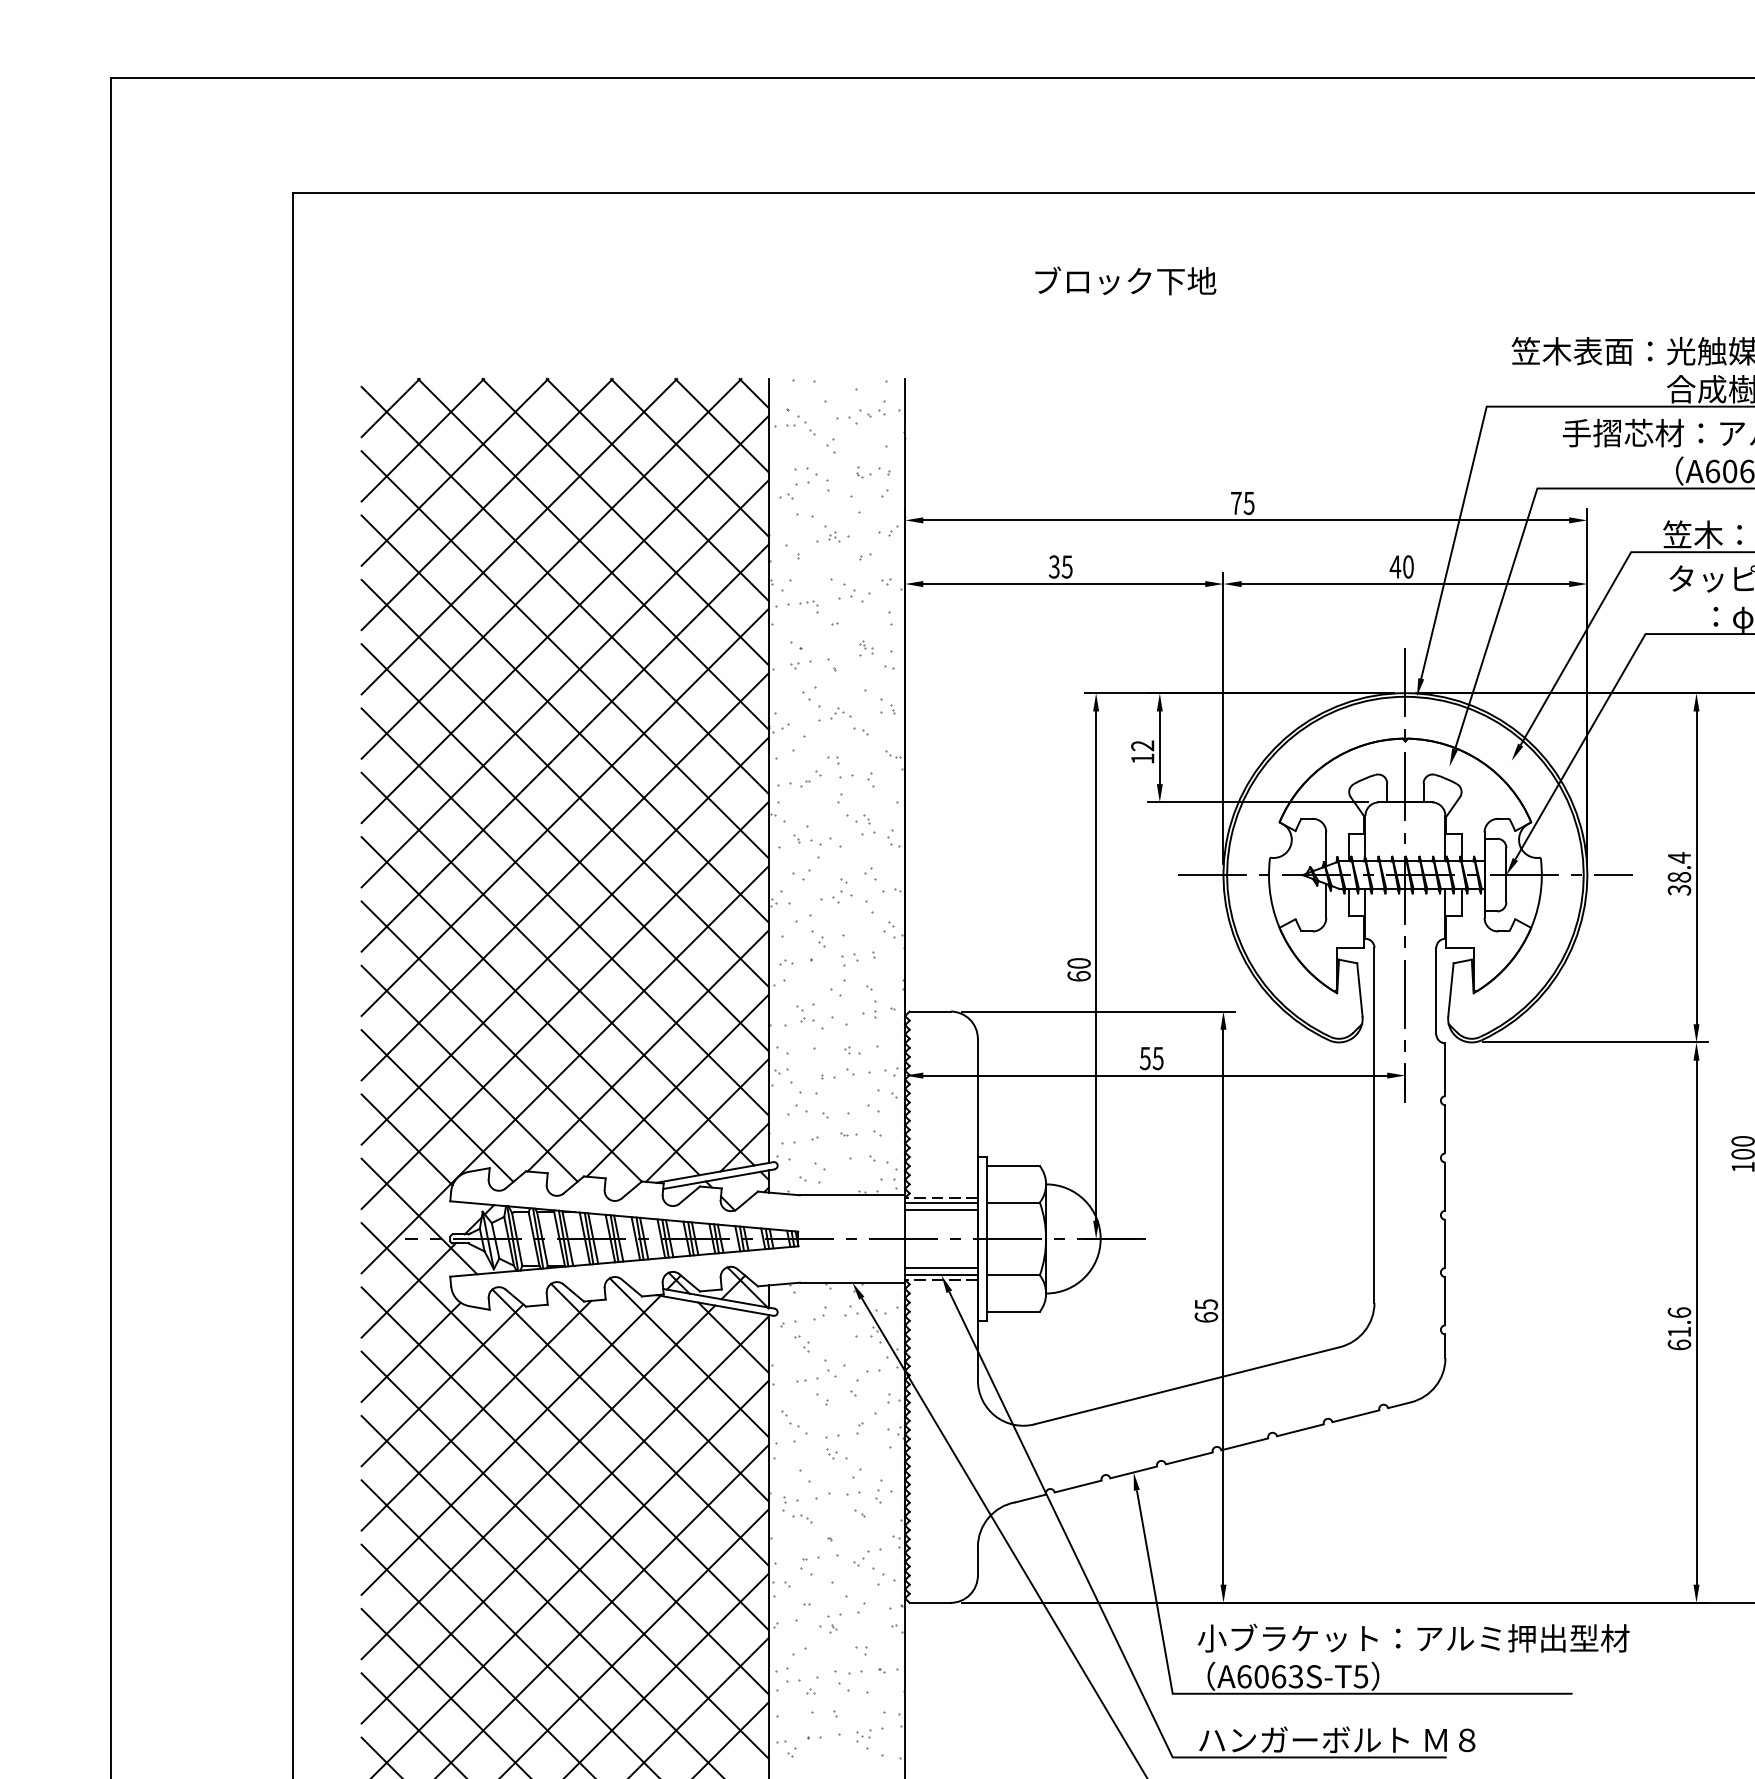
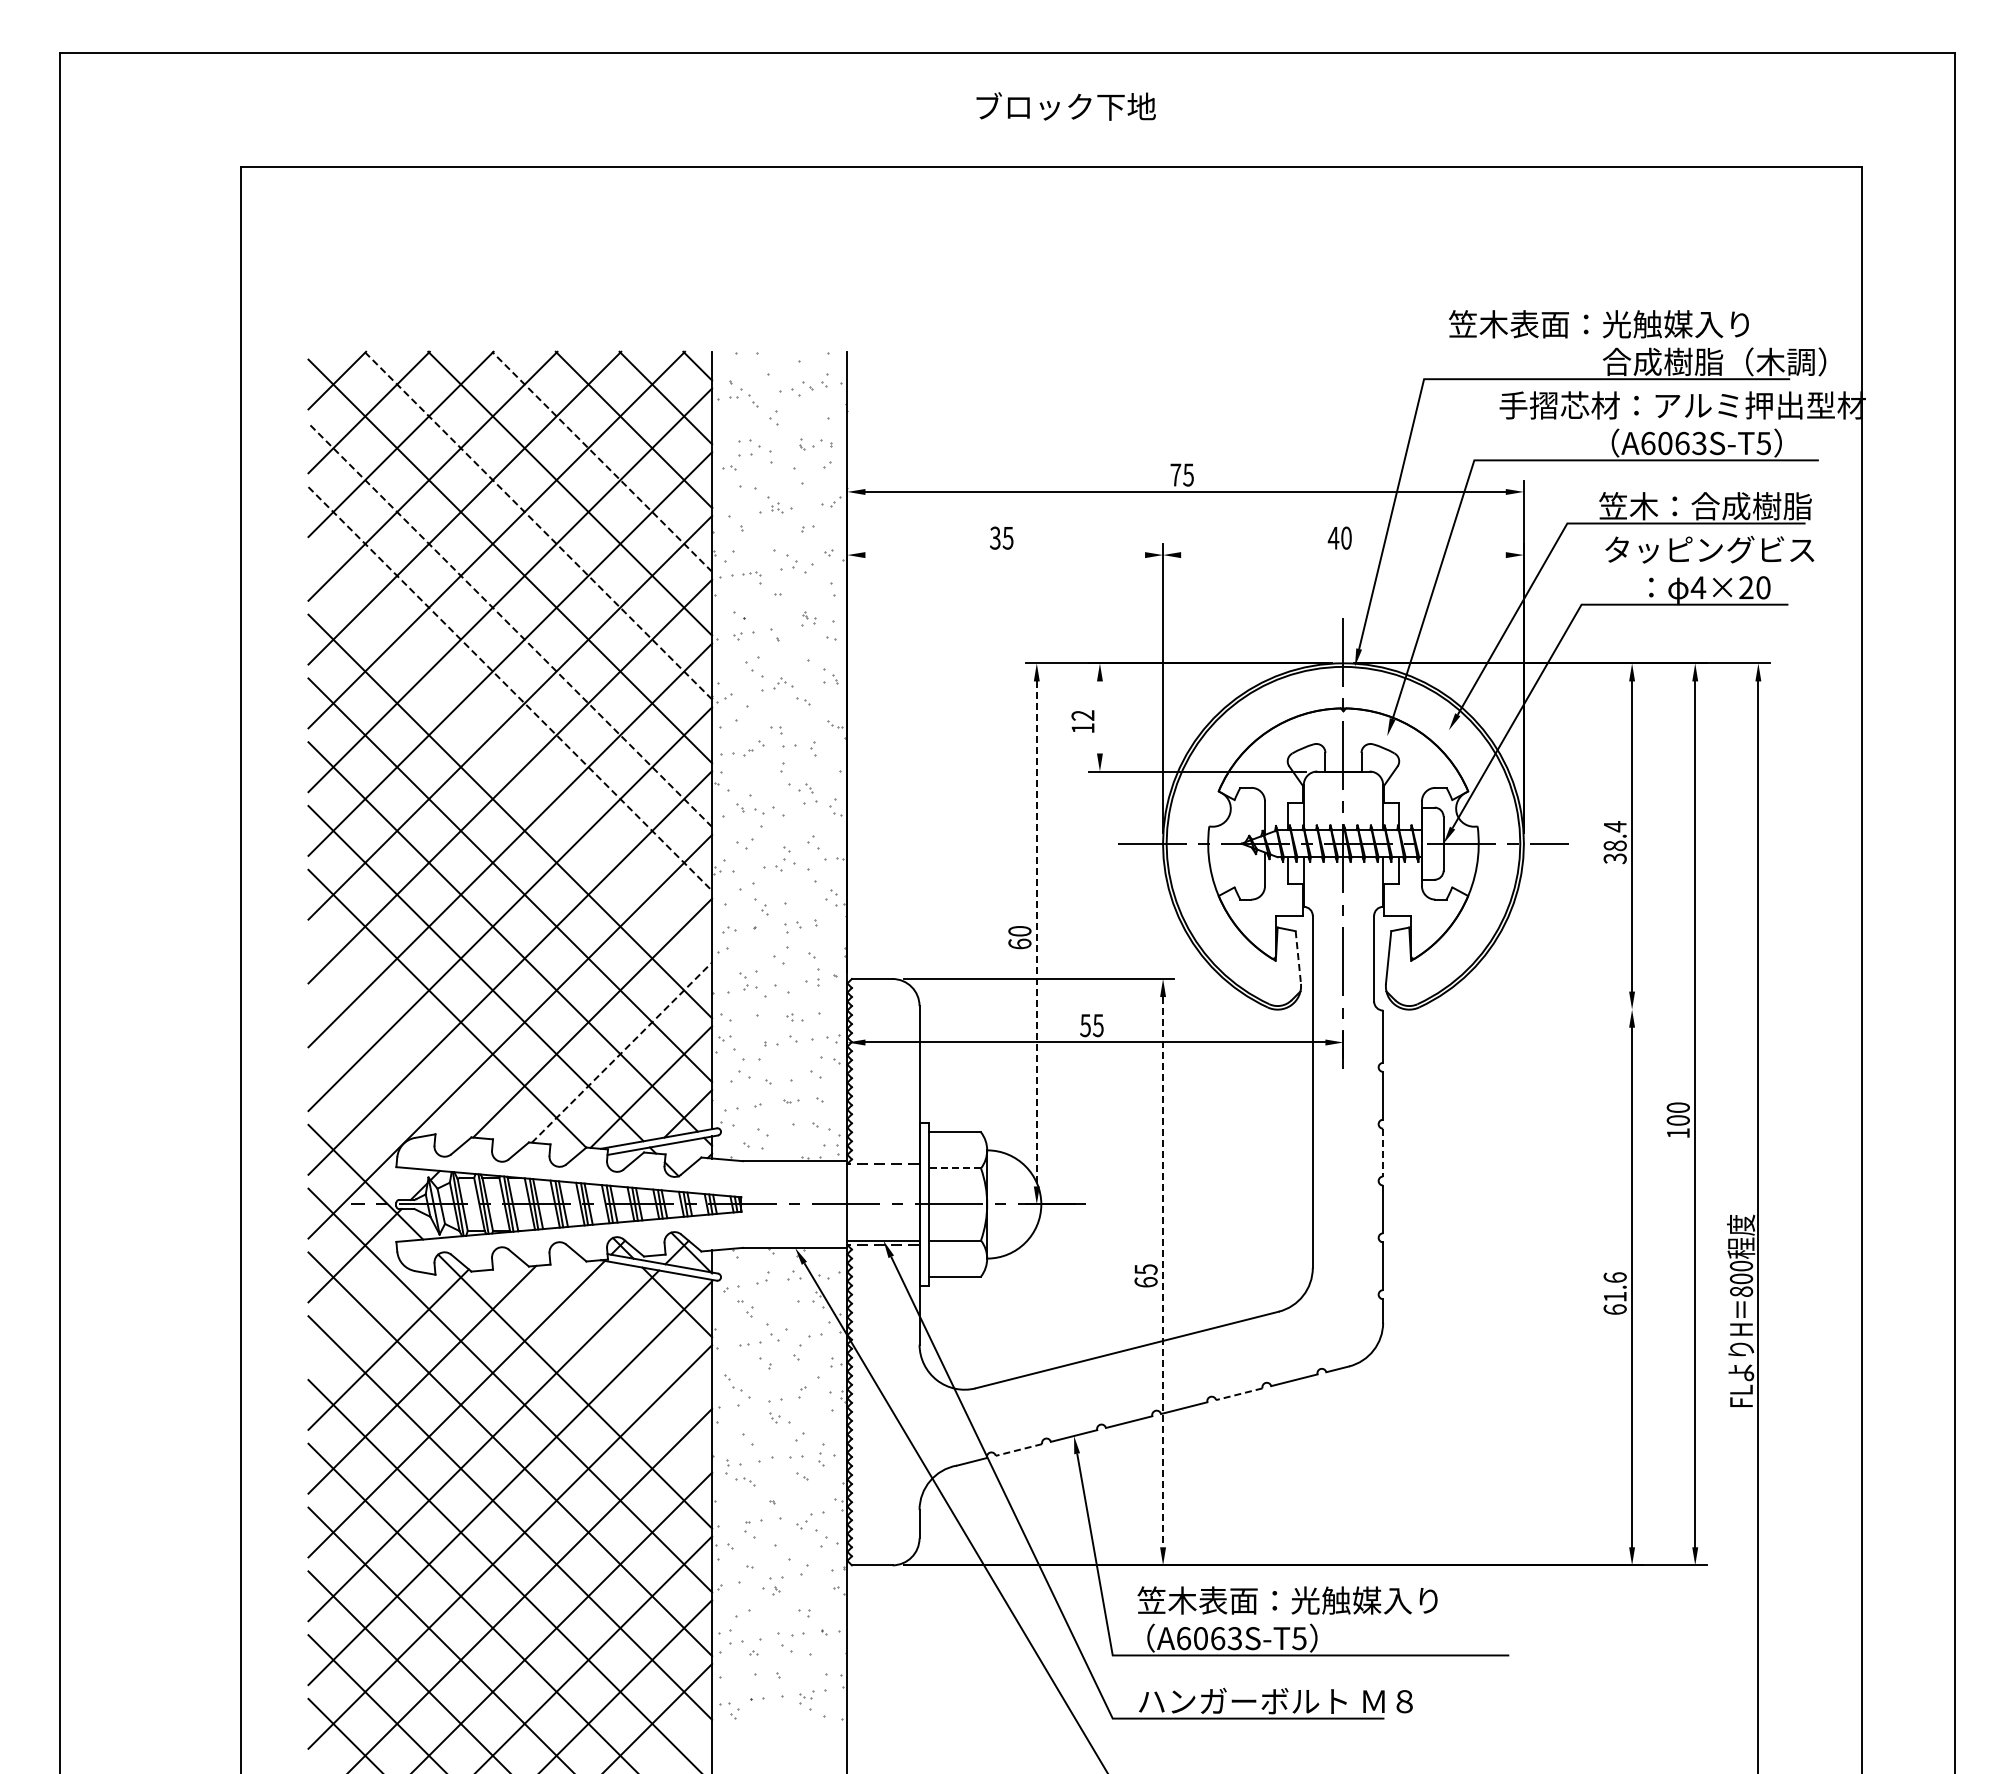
text: (1125, 280) -> (1065, 106), moved
line: (658, 489) -> (602, 461), solid -> dashed
line: (593, 554) -> (538, 525), solid -> dashed
line: (1064, 584) -> (1005, 555), removed
line: (1405, 584) -> (1343, 555), removed
line: (564, 654) -> (509, 624), solid -> dashed
line: (565, 719) -> (510, 689), solid -> dashed
line: (1159, 747) -> (1099, 717), removed
line: (565, 783) -> (510, 752), removed
line: (1095, 965) -> (1036, 933), solid -> dashed
line: (1360, 990) -> (1298, 958), solid -> dashed
line: (1595, 1042) -> (1531, 1009), removed
line: (469, 1073) -> (415, 1040), removed
line: (678, 1085) -> (622, 1052), solid -> dashed
line: (437, 1105) -> (383, 1072), removed
line: (407, 1140) -> (353, 1106), removed
line: (1445, 1186) -> (1383, 1152), solid -> dashed
line: (941, 1202) -> (883, 1168), removed
line: (1013, 1202) -> (954, 1168), solid -> dashed
line: (941, 1209) -> (883, 1175), removed
line: (941, 1268) -> (883, 1233), removed
line: (1223, 1307) -> (1163, 1272), solid -> dashed
line: (411, 1351) -> (357, 1316), removed
line: (689, 1357) -> (633, 1322), removed
line: (660, 1392) -> (604, 1356), removed
line: (1300, 1430) -> (1239, 1394), solid -> dashed
line: (1077, 1486) -> (1018, 1449), solid -> dashed
text: (1413, 1638) -> (1351, 1600), 小ブラケット：アルミ押出型材 -> 笠木表面：光触媒入り

